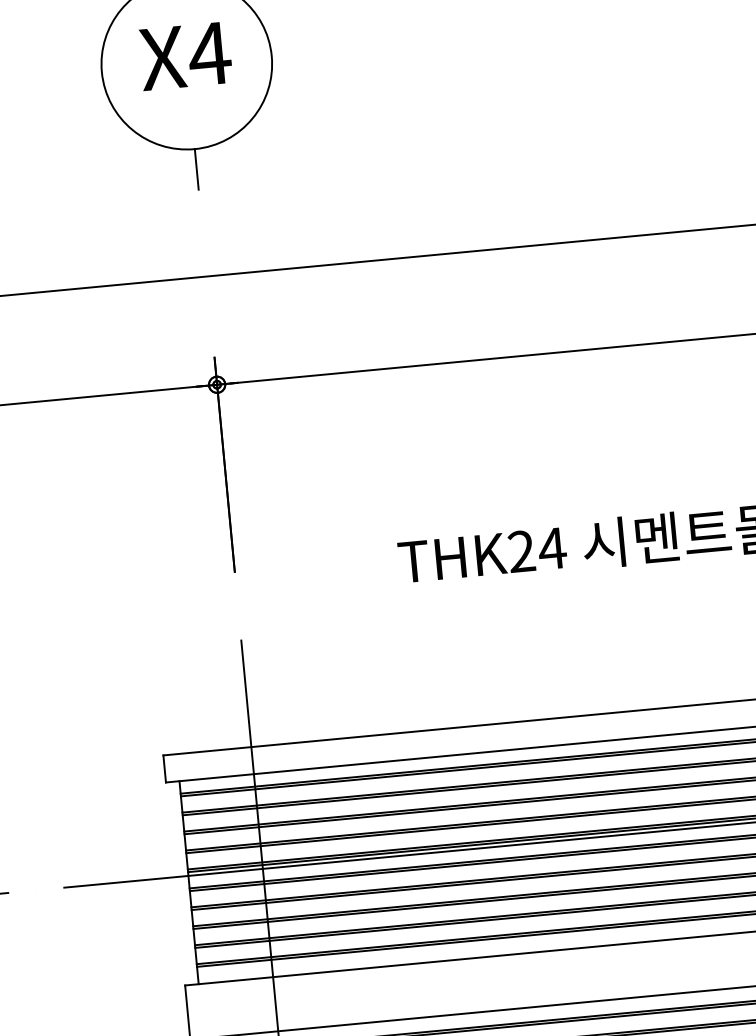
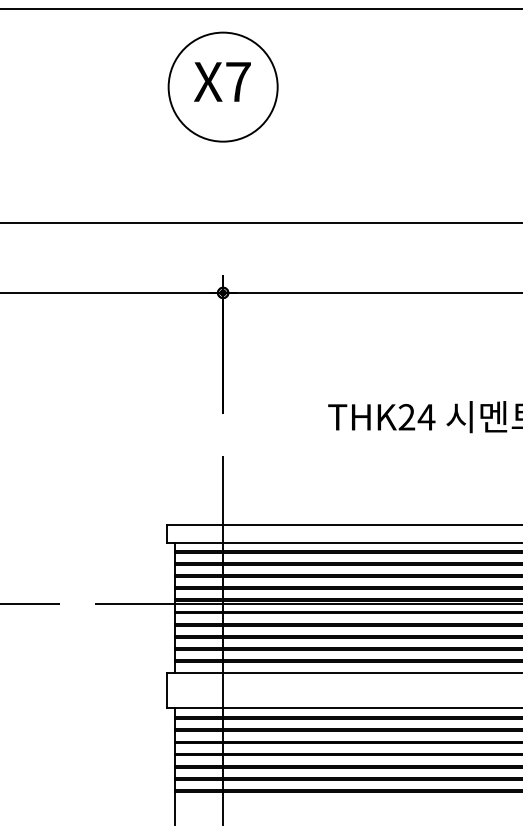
text: (208, 53) -> (237, 81), X4 -> X7
line: (197, 169) -> (223, 154), removed

